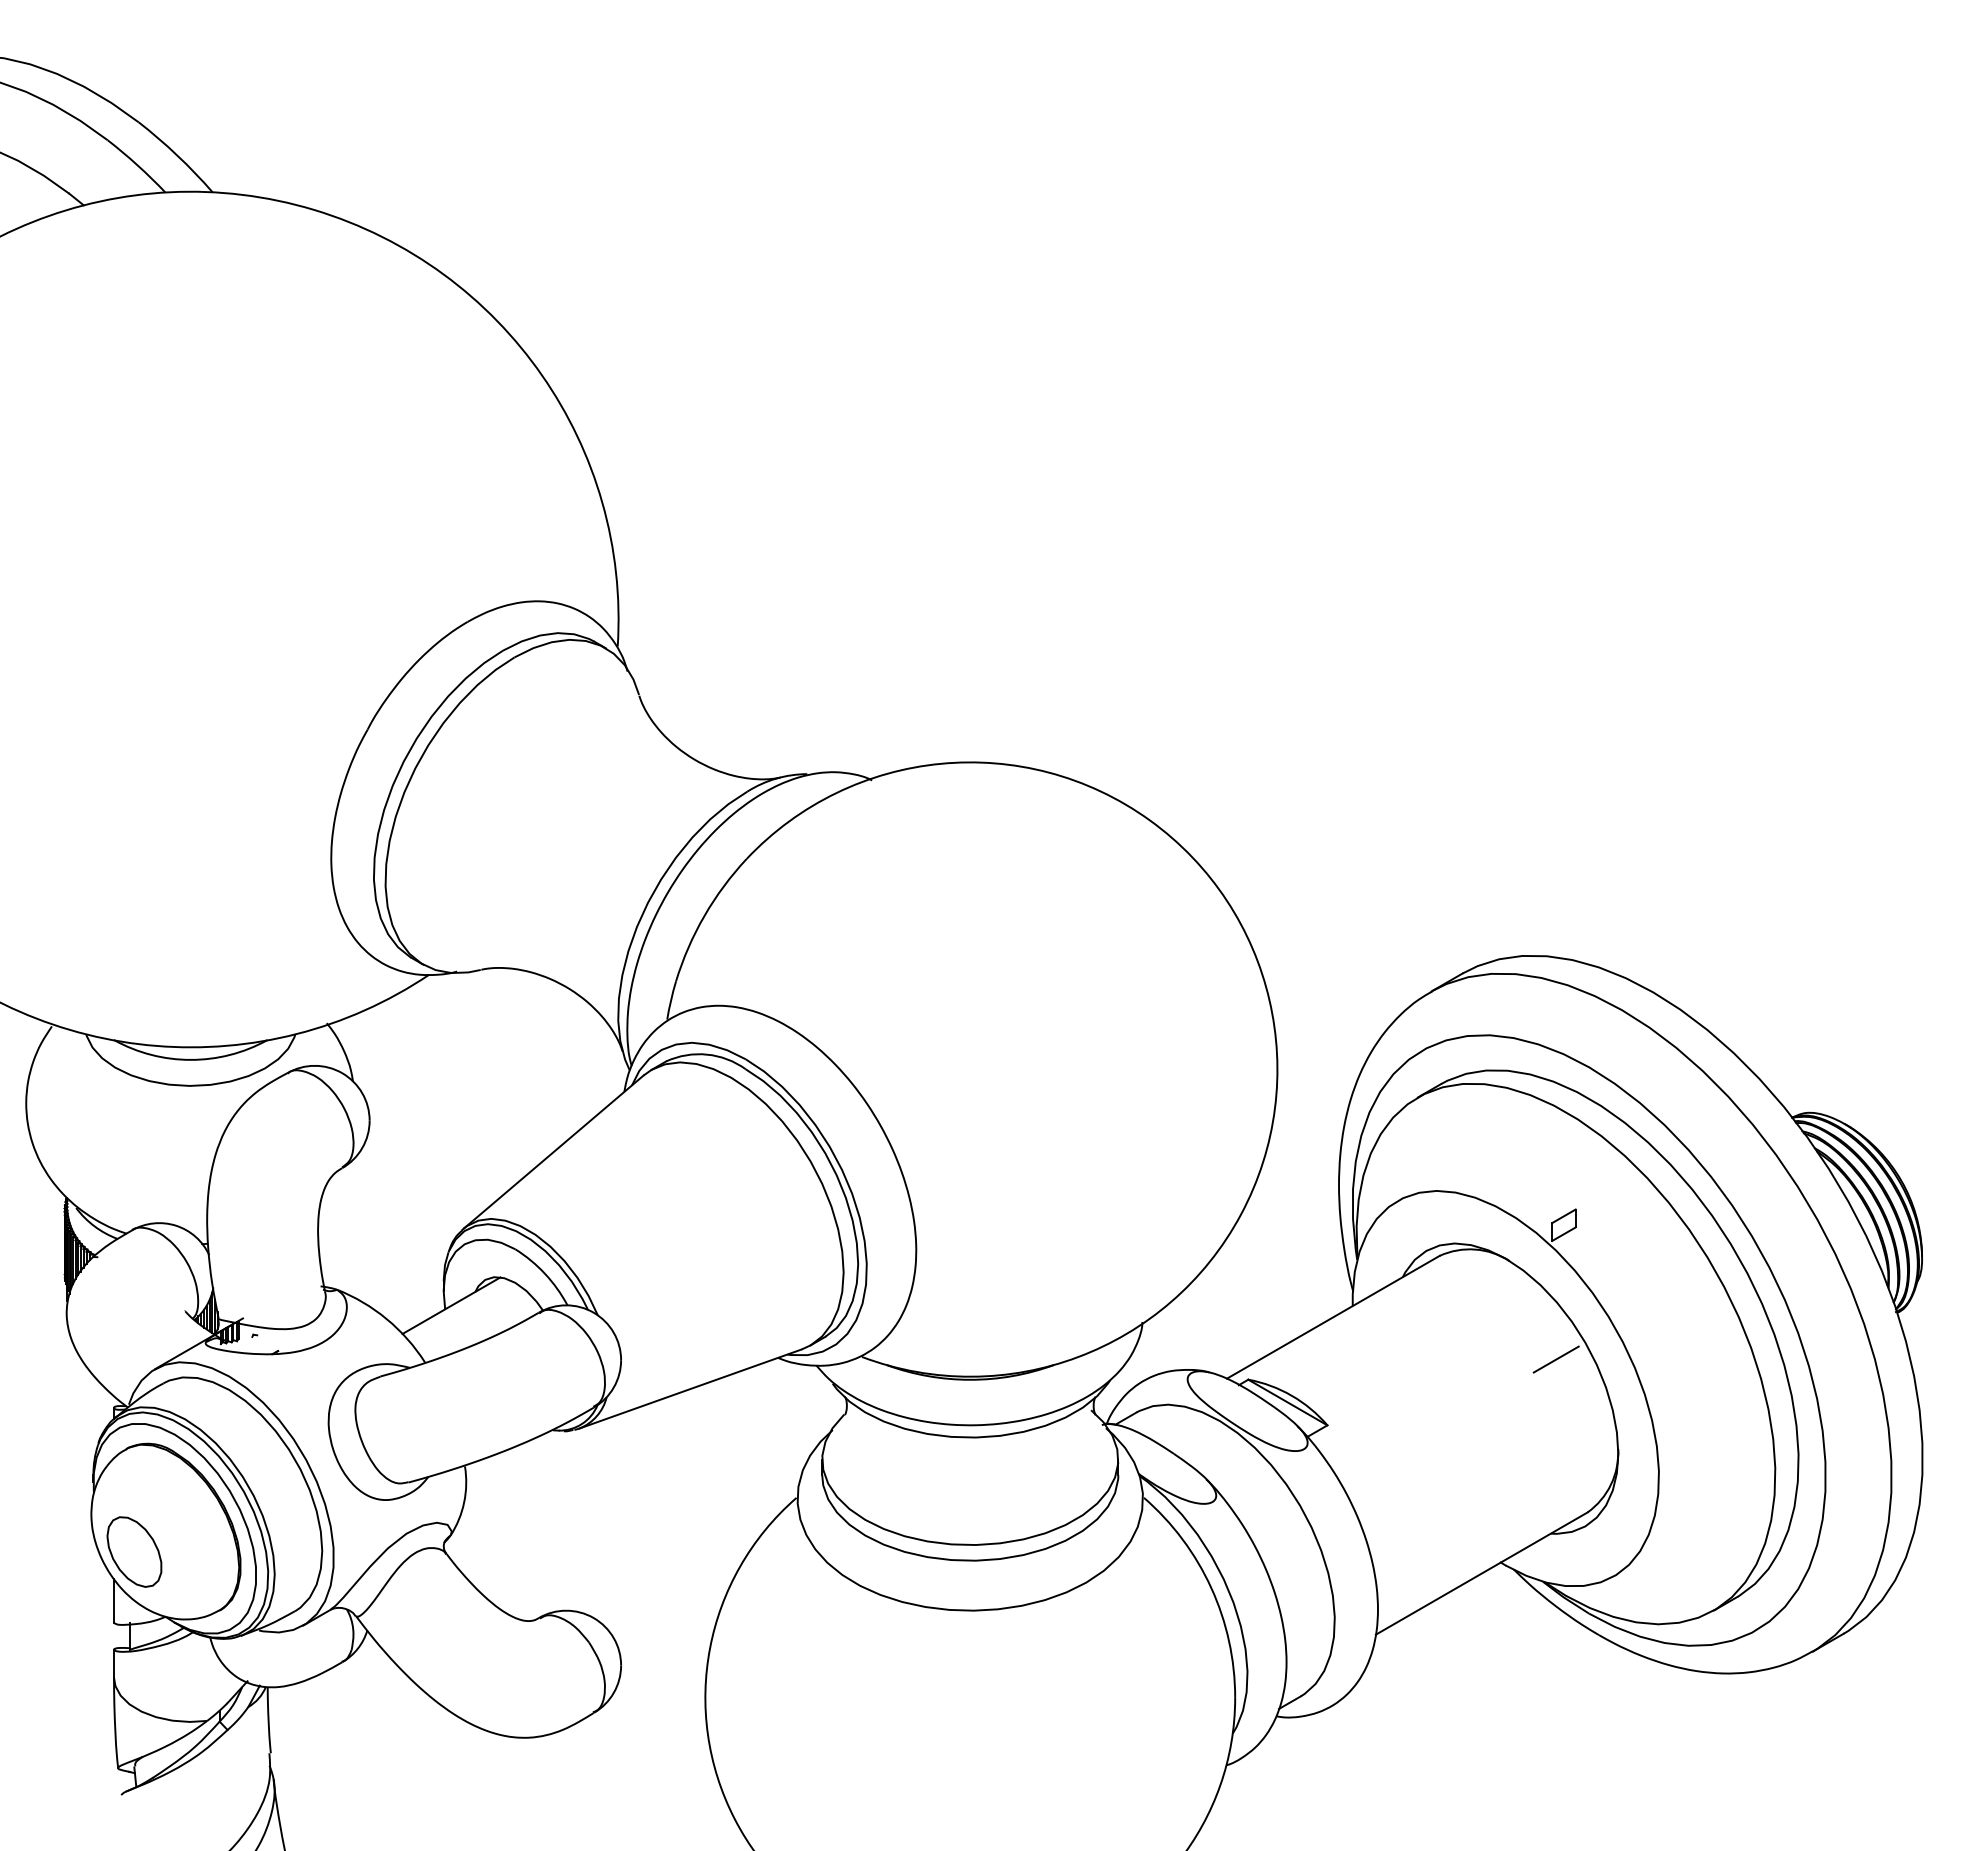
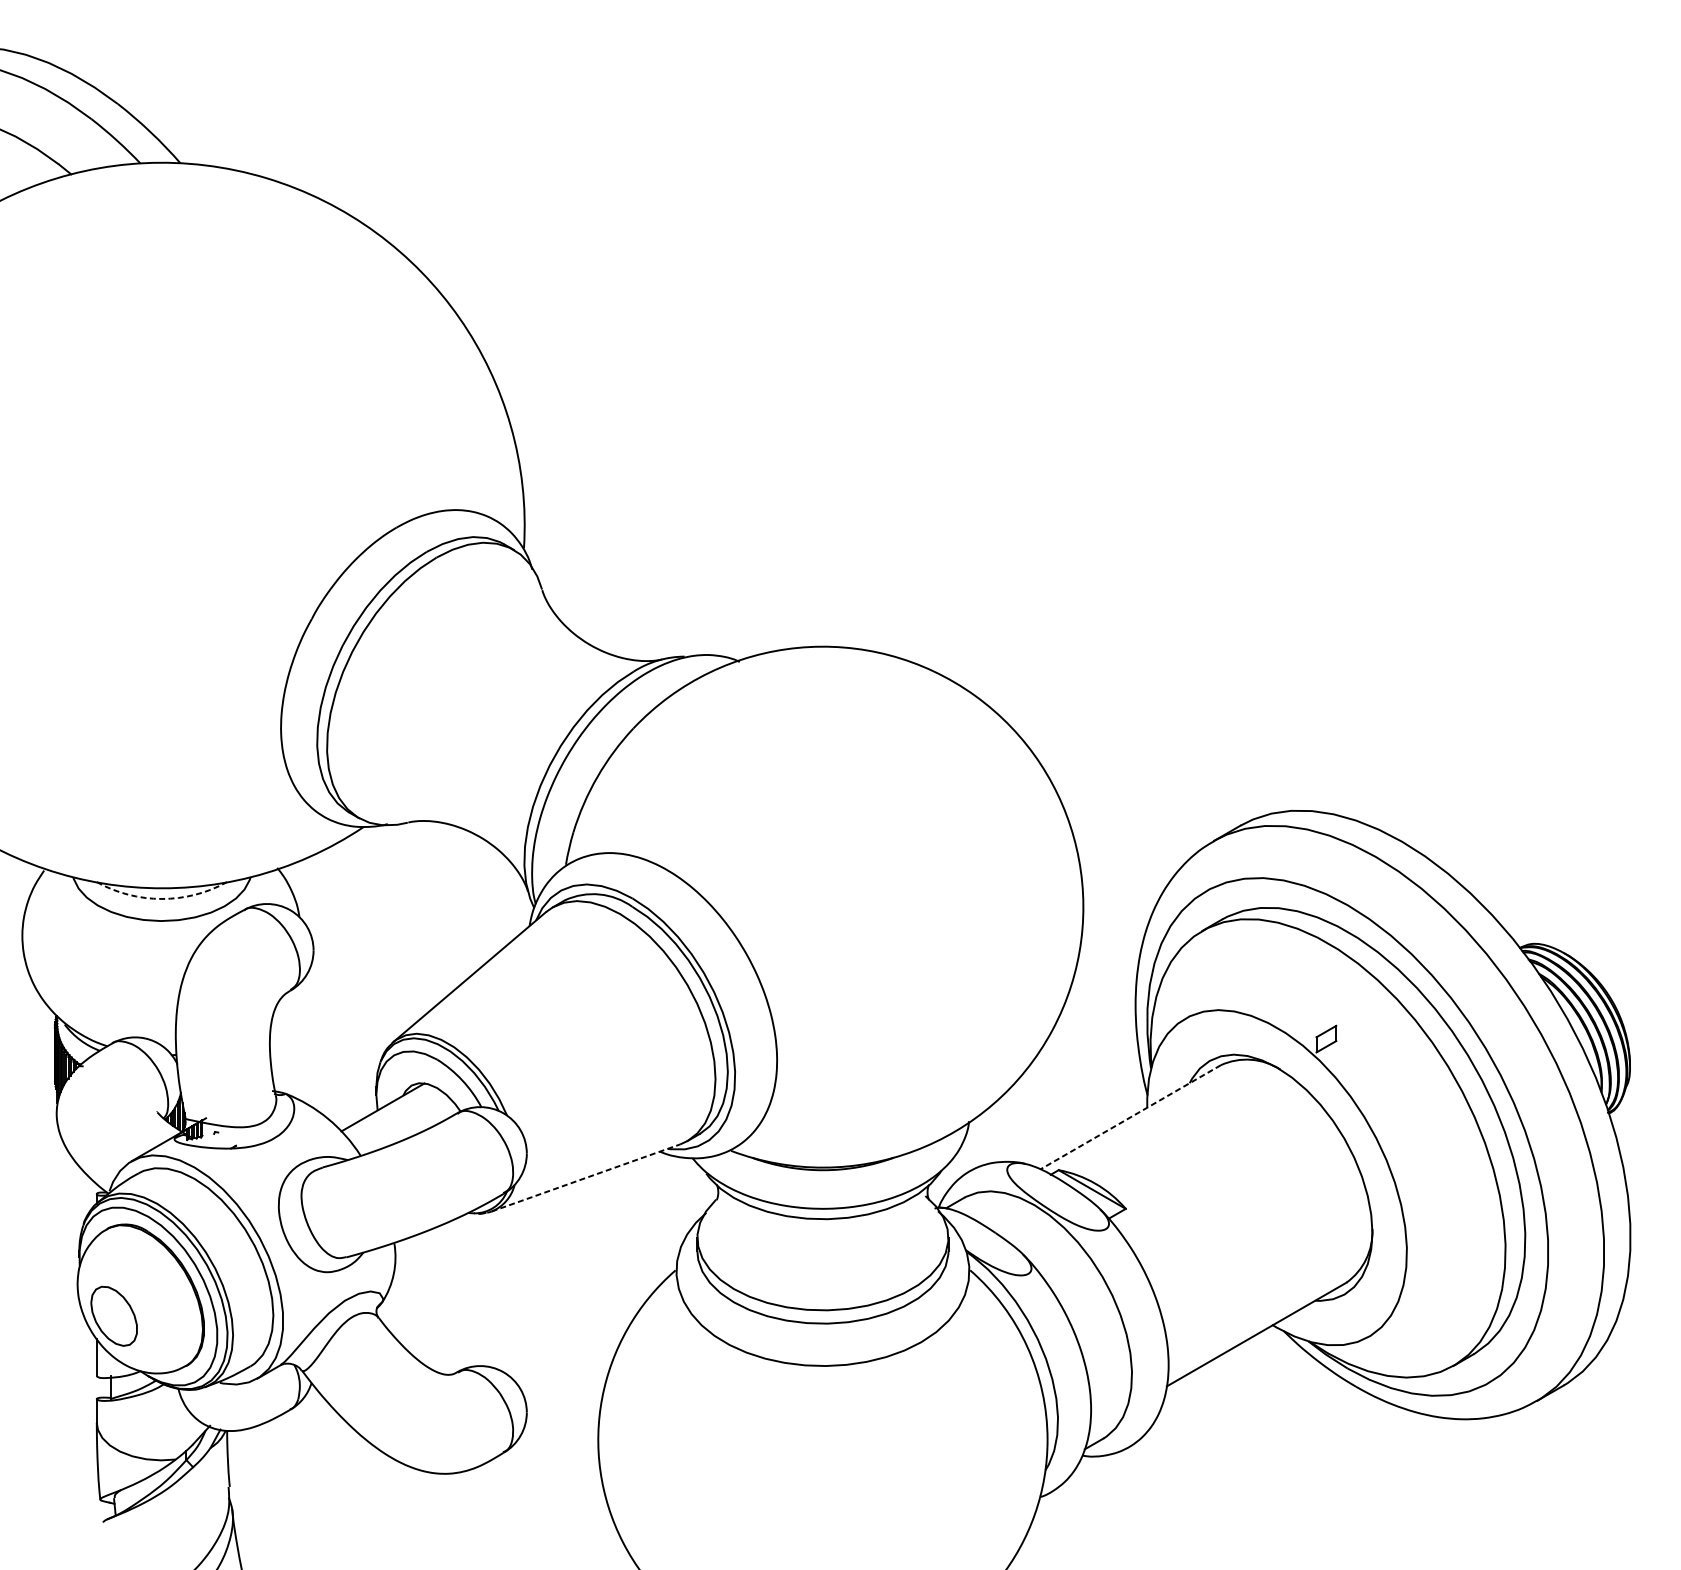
arc: (190, 1059) -> (161, 898), solid -> dashed
line: (1333, 1317) -> (1130, 1117), solid -> dashed
line: (1556, 1359) -> (1320, 1153), removed
line: (690, 1388) -> (585, 1177), solid -> dashed

